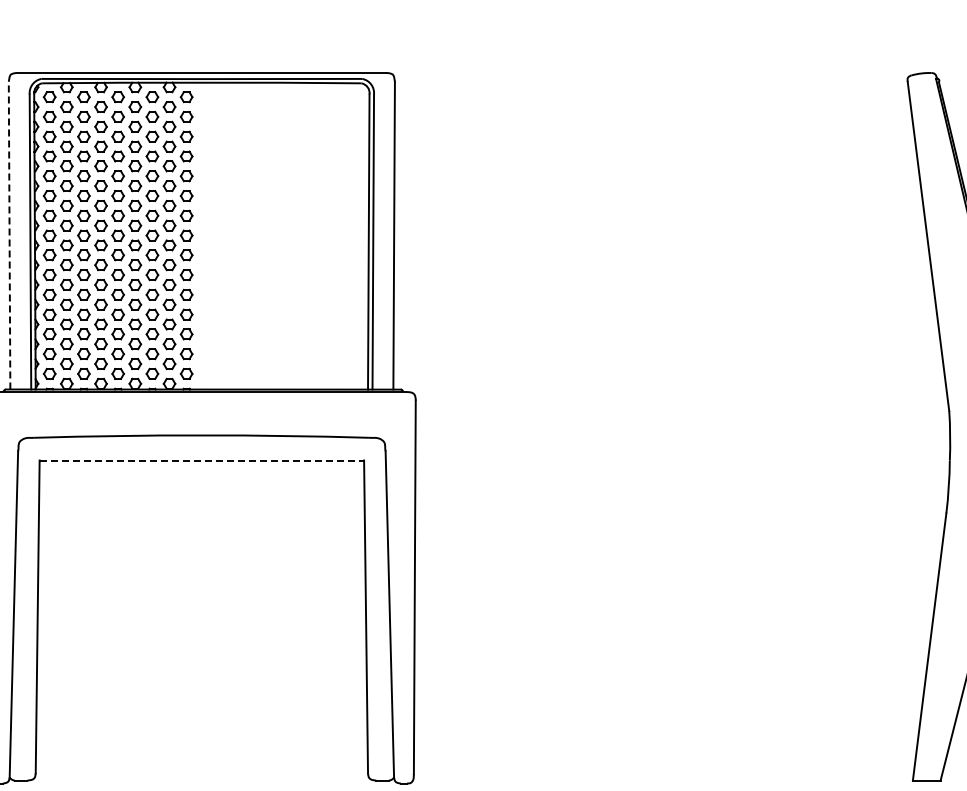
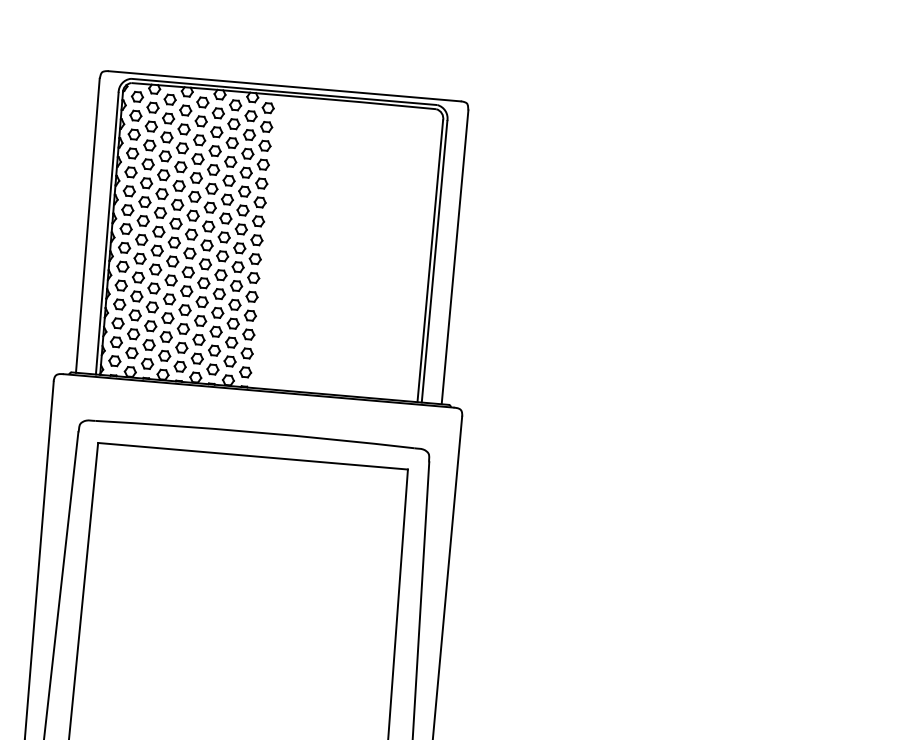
line: (9, 235) -> (87, 225), dashed -> solid
line: (202, 460) -> (253, 456), dashed -> solid

